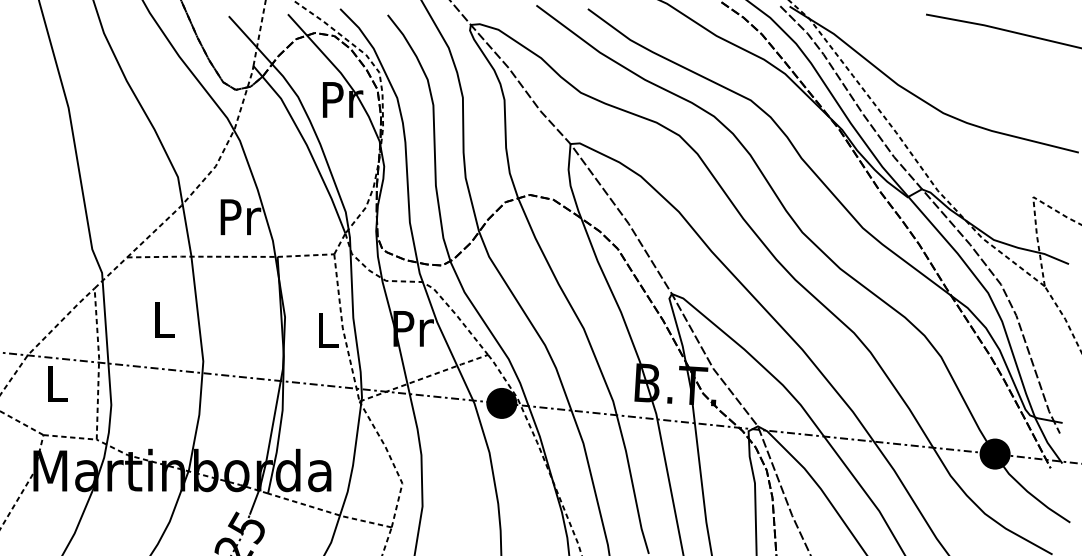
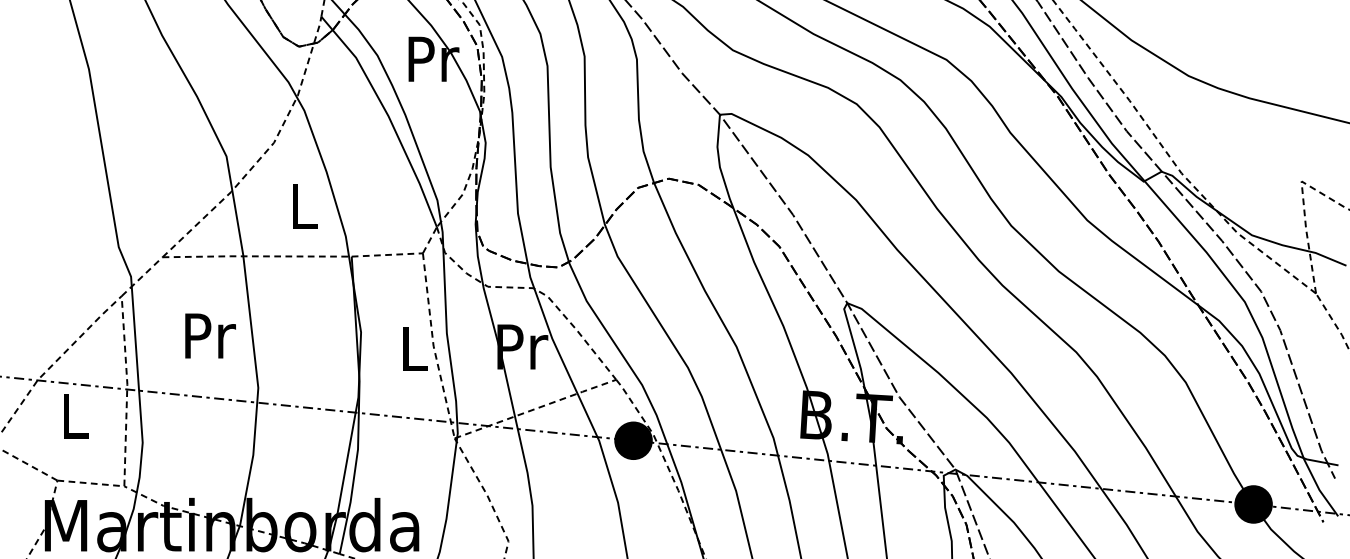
text: (240, 217) -> (305, 207), Pr -> L
text: (165, 319) -> (210, 335), L -> Pr

